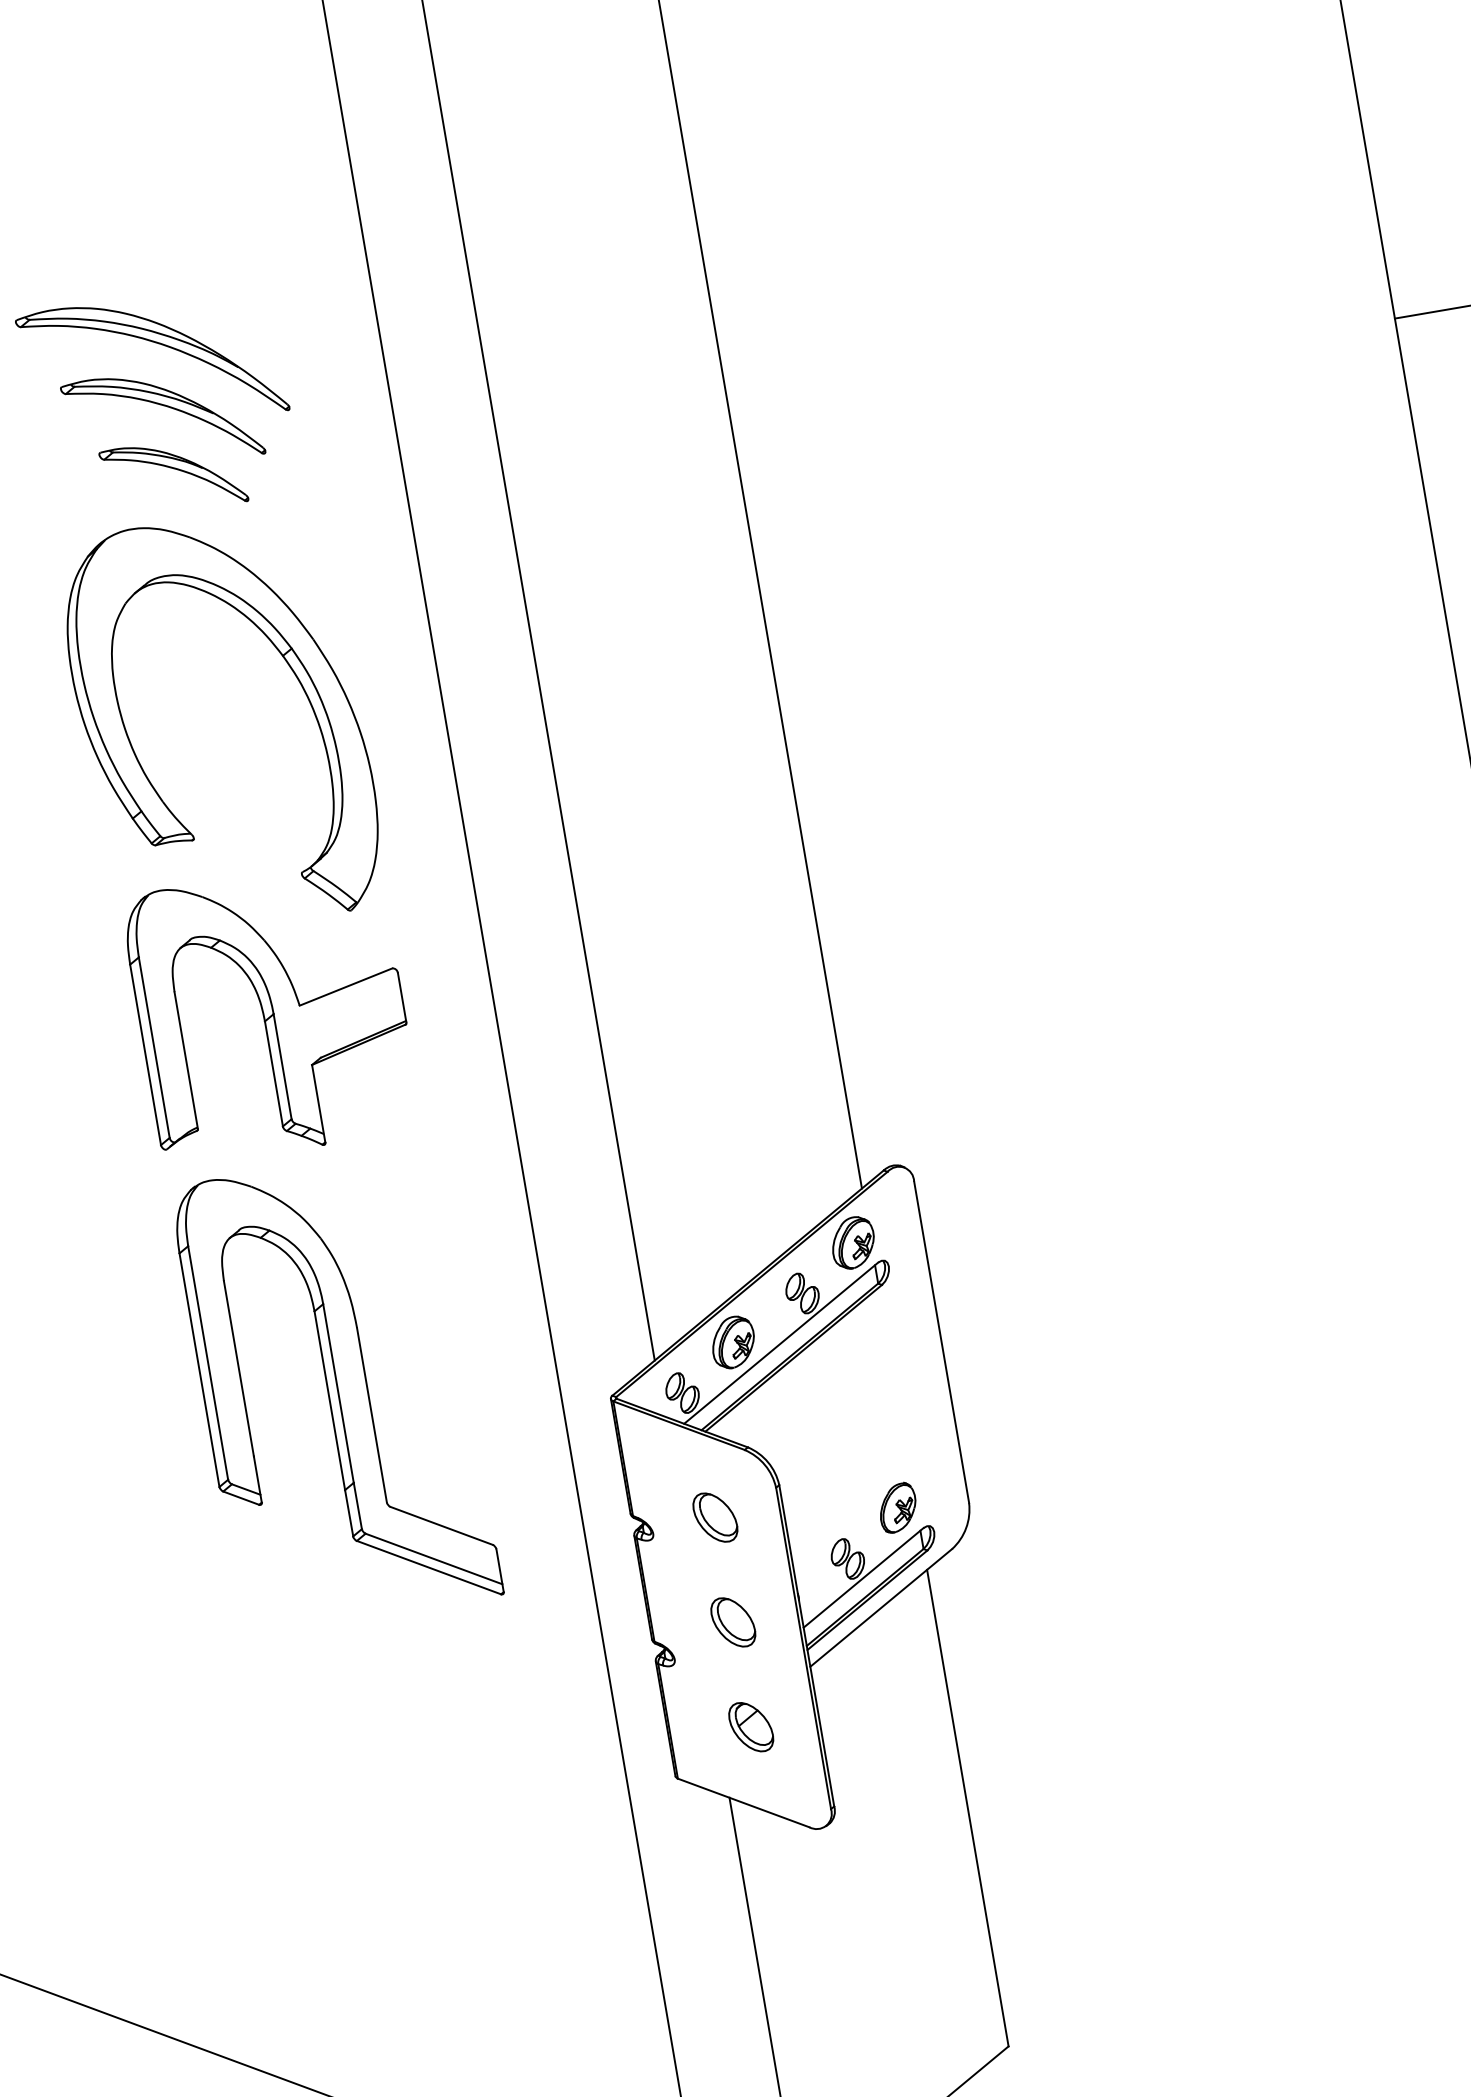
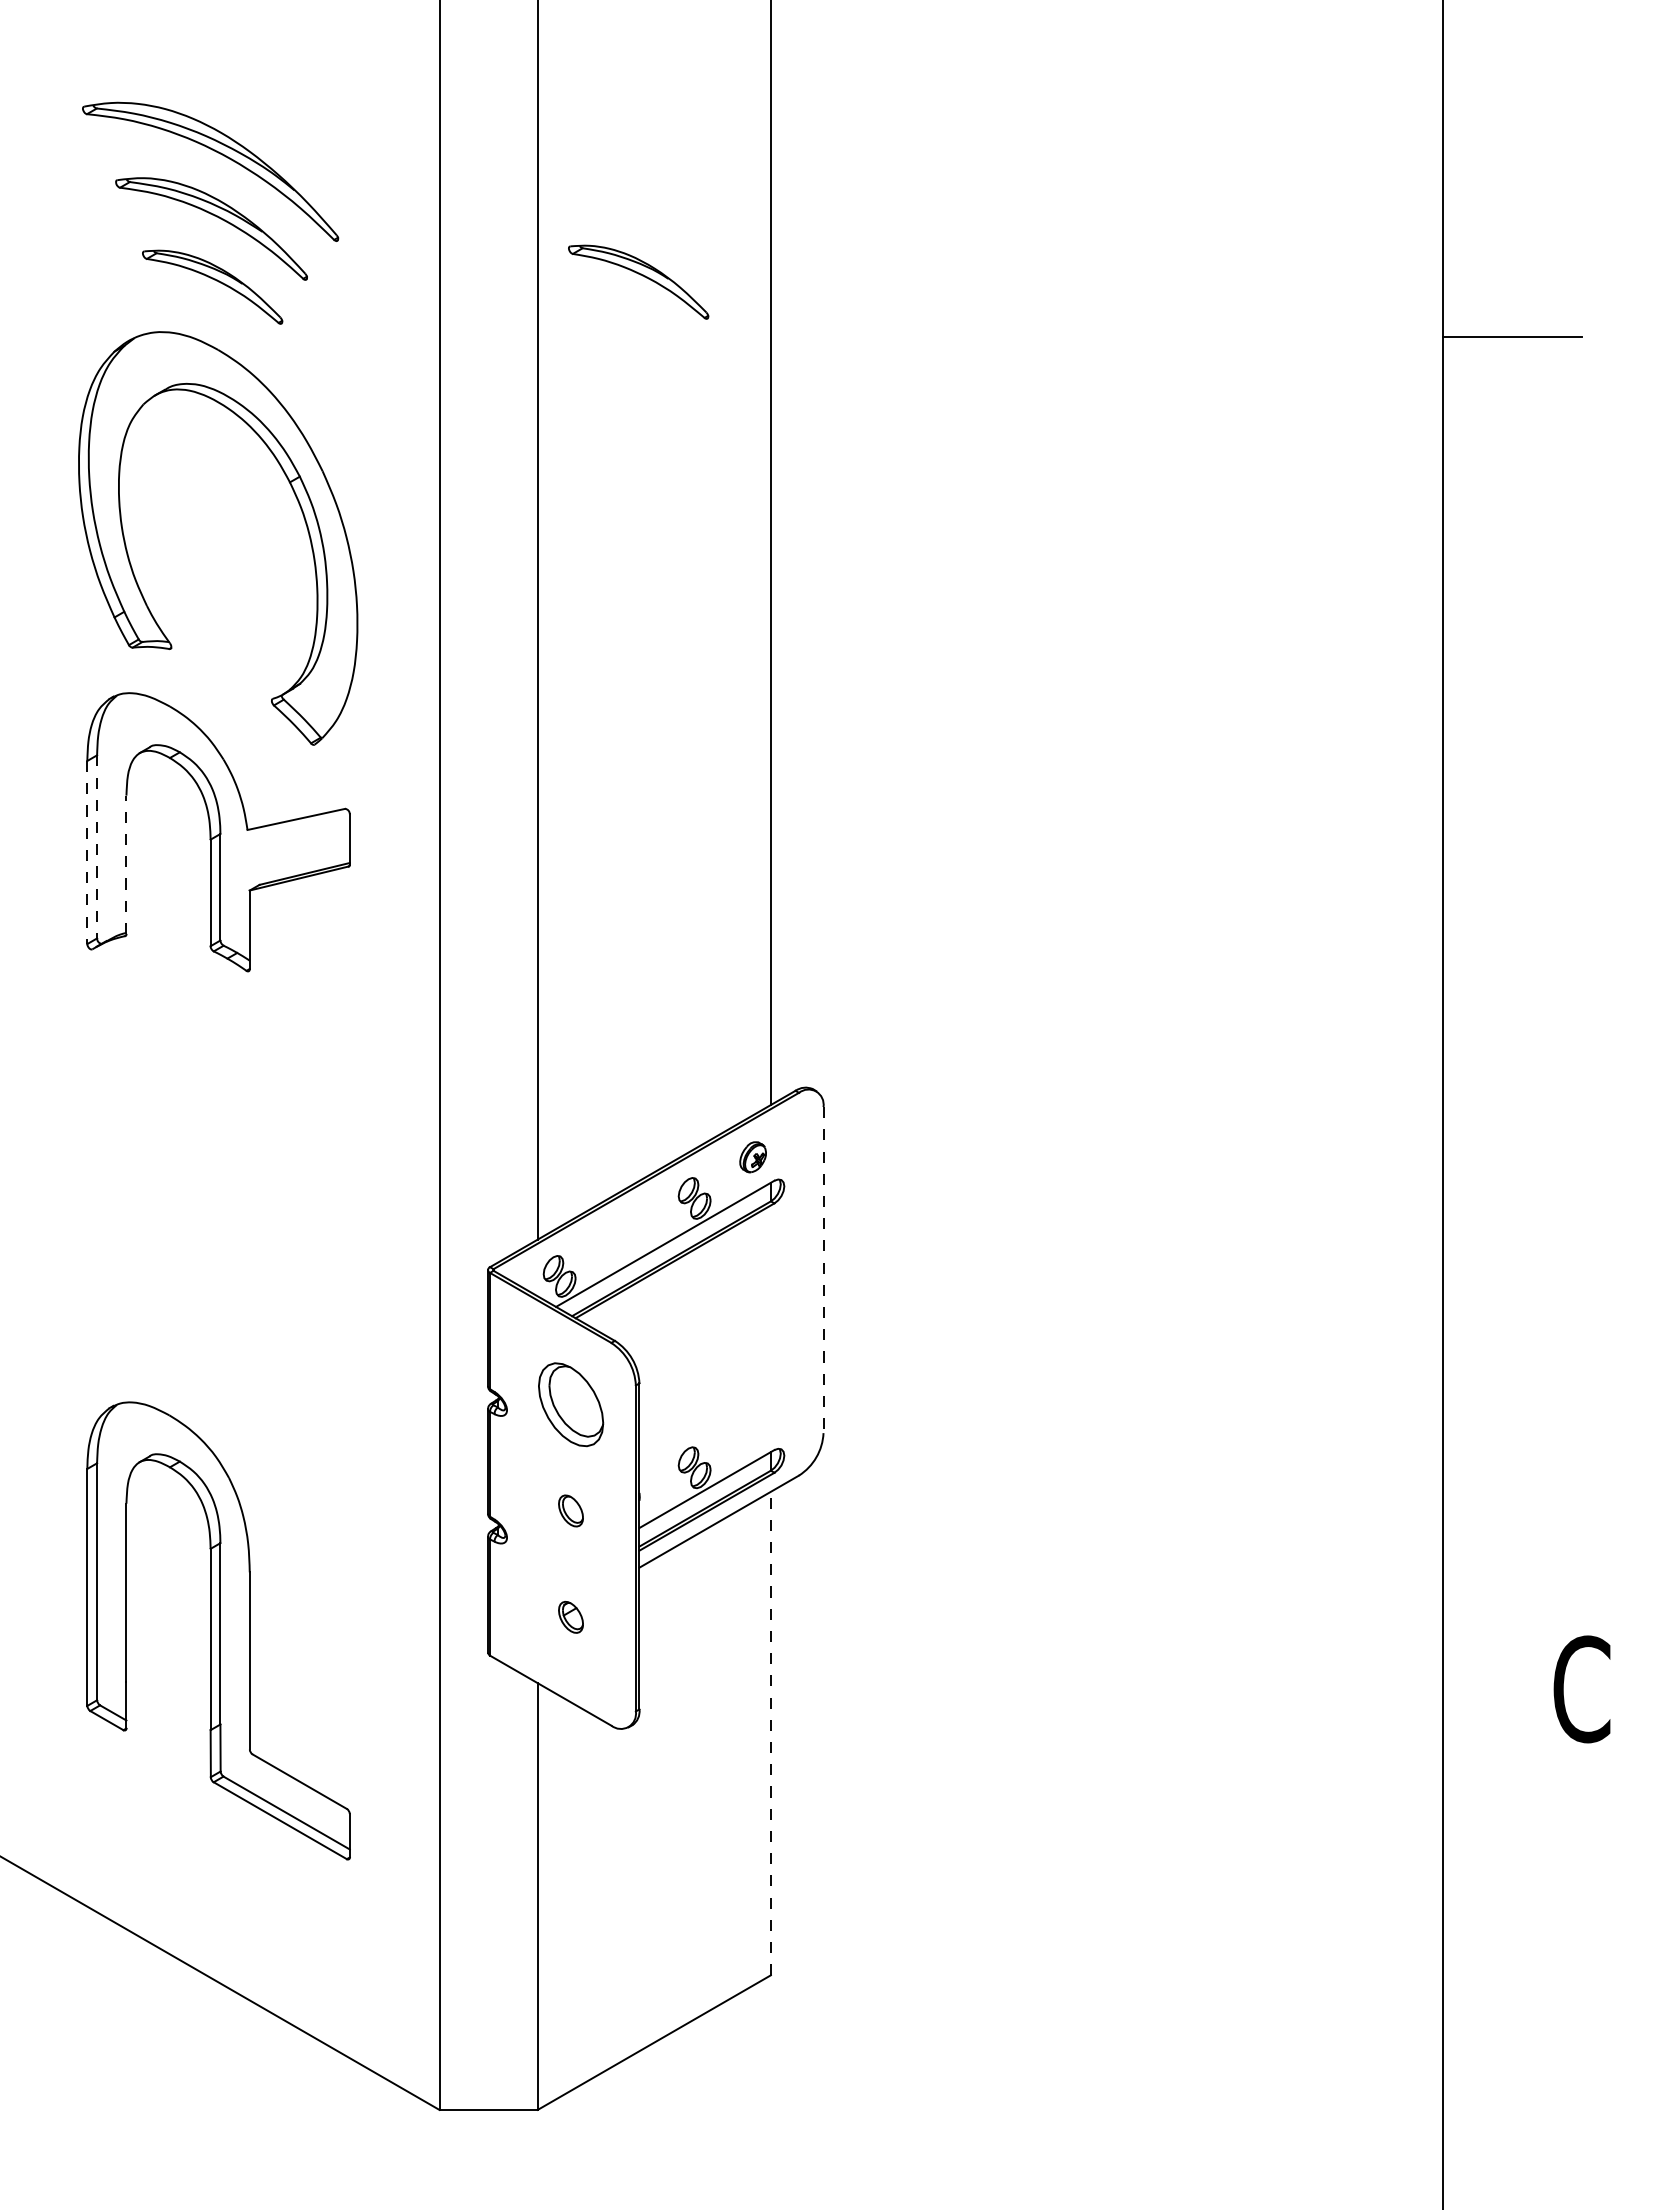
part: (593, 392) -> (640, 275), added
line: (154, 1047) -> (97, 846), solid -> dashed
line: (145, 1054) -> (87, 852), solid -> dashed
line: (186, 1060) -> (126, 864), solid -> dashed
part: (852, 1243) -> (752, 1157), size x0.6
line: (941, 1342) -> (823, 1270), solid -> dashed
part: (732, 1343) -> (617, 1235), removed
part: (336, 1390) -> (218, 1630), moved
part: (897, 1507) -> (752, 1425), removed
part: (714, 1517) -> (570, 1404), size x1.6
part: (732, 1622) -> (570, 1510), size x0.6
part: (750, 1727) -> (570, 1617), size x0.6
line: (967, 1808) -> (770, 1733), solid -> dashed

